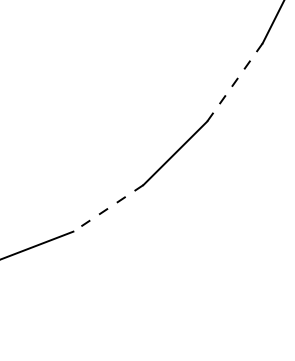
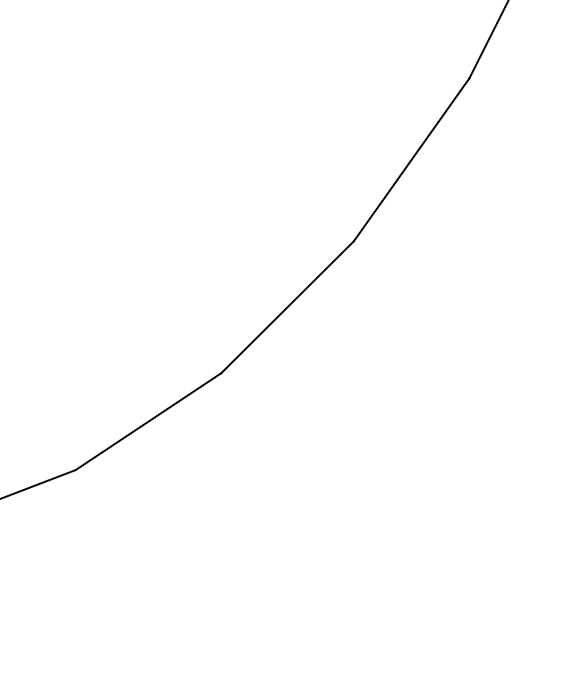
line: (234, 82) -> (410, 159), dashed -> solid
line: (108, 208) -> (148, 421), dashed -> solid

